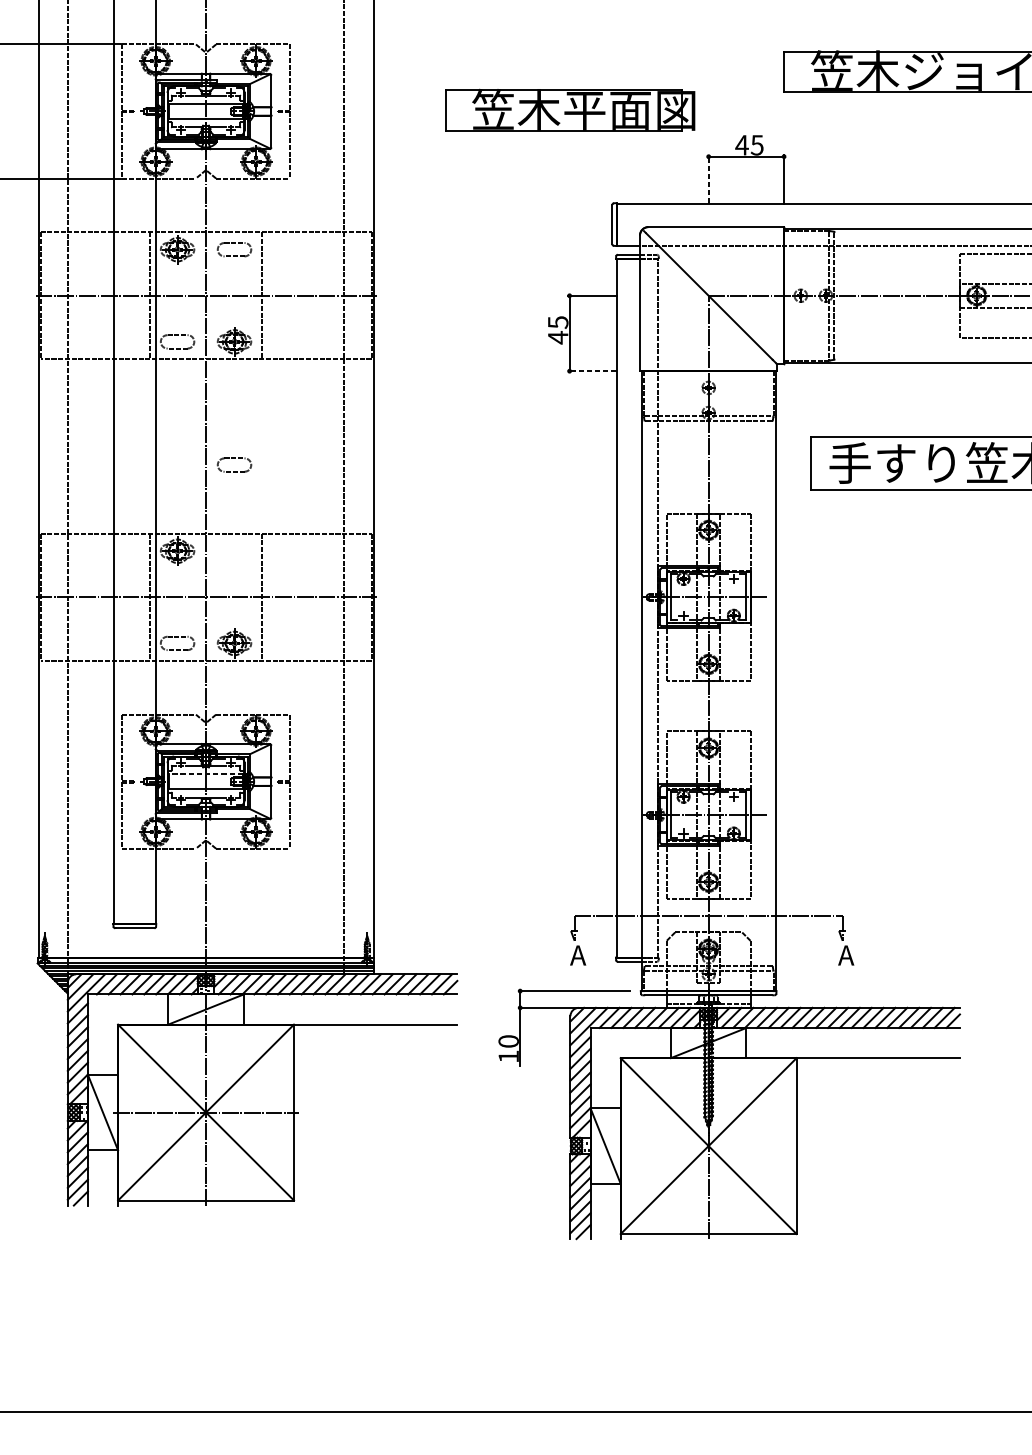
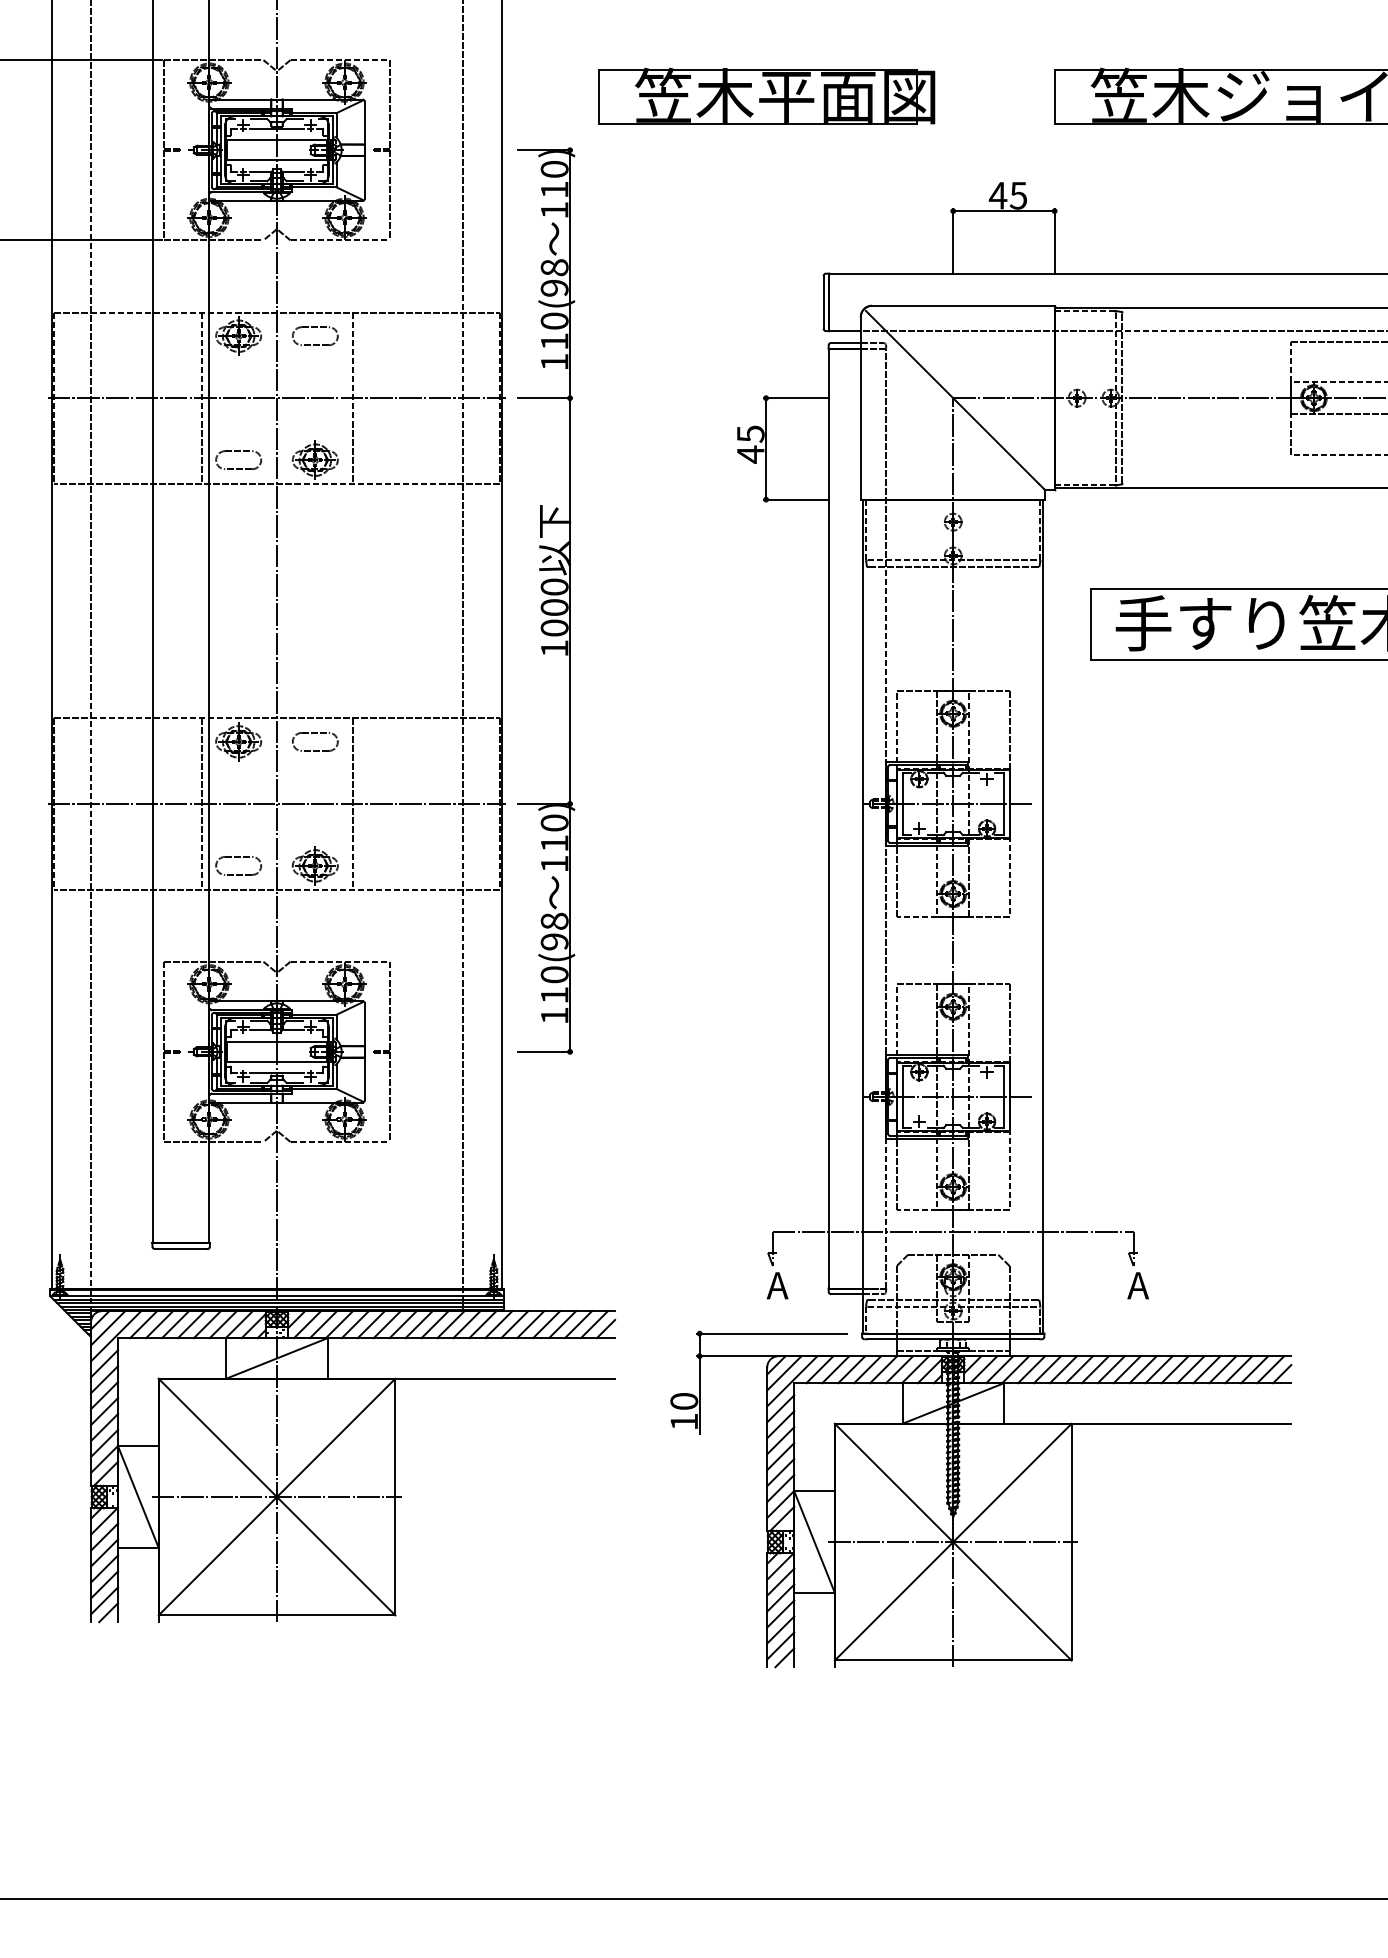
part: (569, 109) -> (766, 95), moved
line: (708, 179) -> (953, 241), dashed -> solid
line: (592, 371) -> (796, 499), dashed -> solid
part: (406, 446) -> (546, 600), added
part: (233, 458) -> (314, 733), moved
line: (206, 773) -> (277, 1041), dashed -> solid
line: (708, 1146) -> (953, 1542), added

